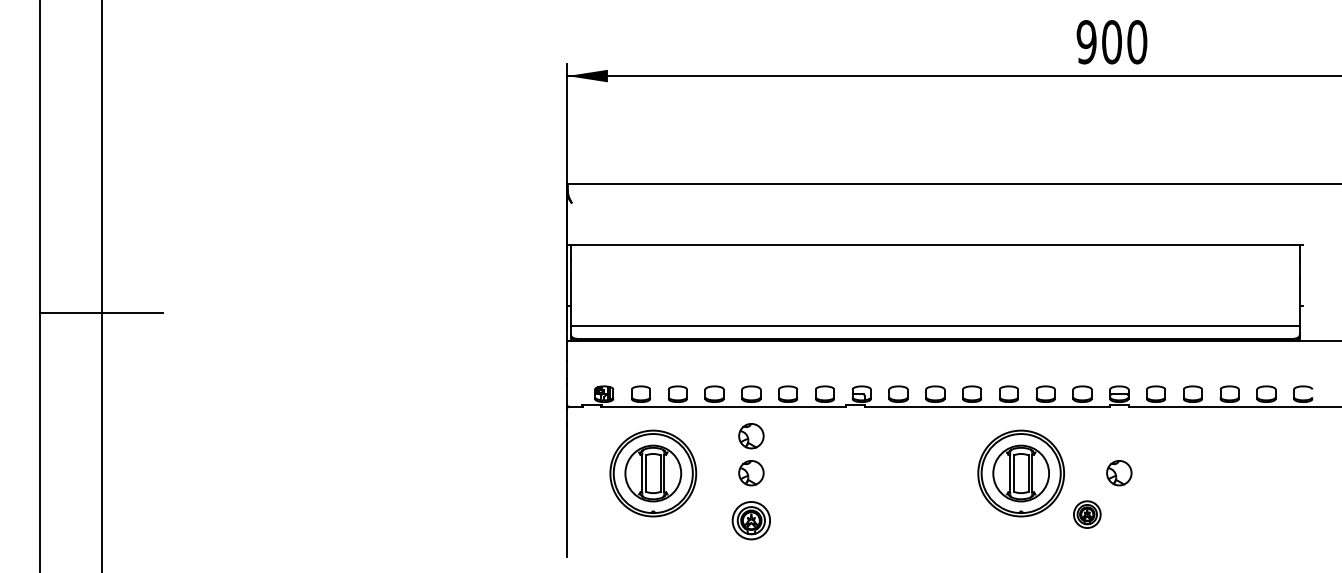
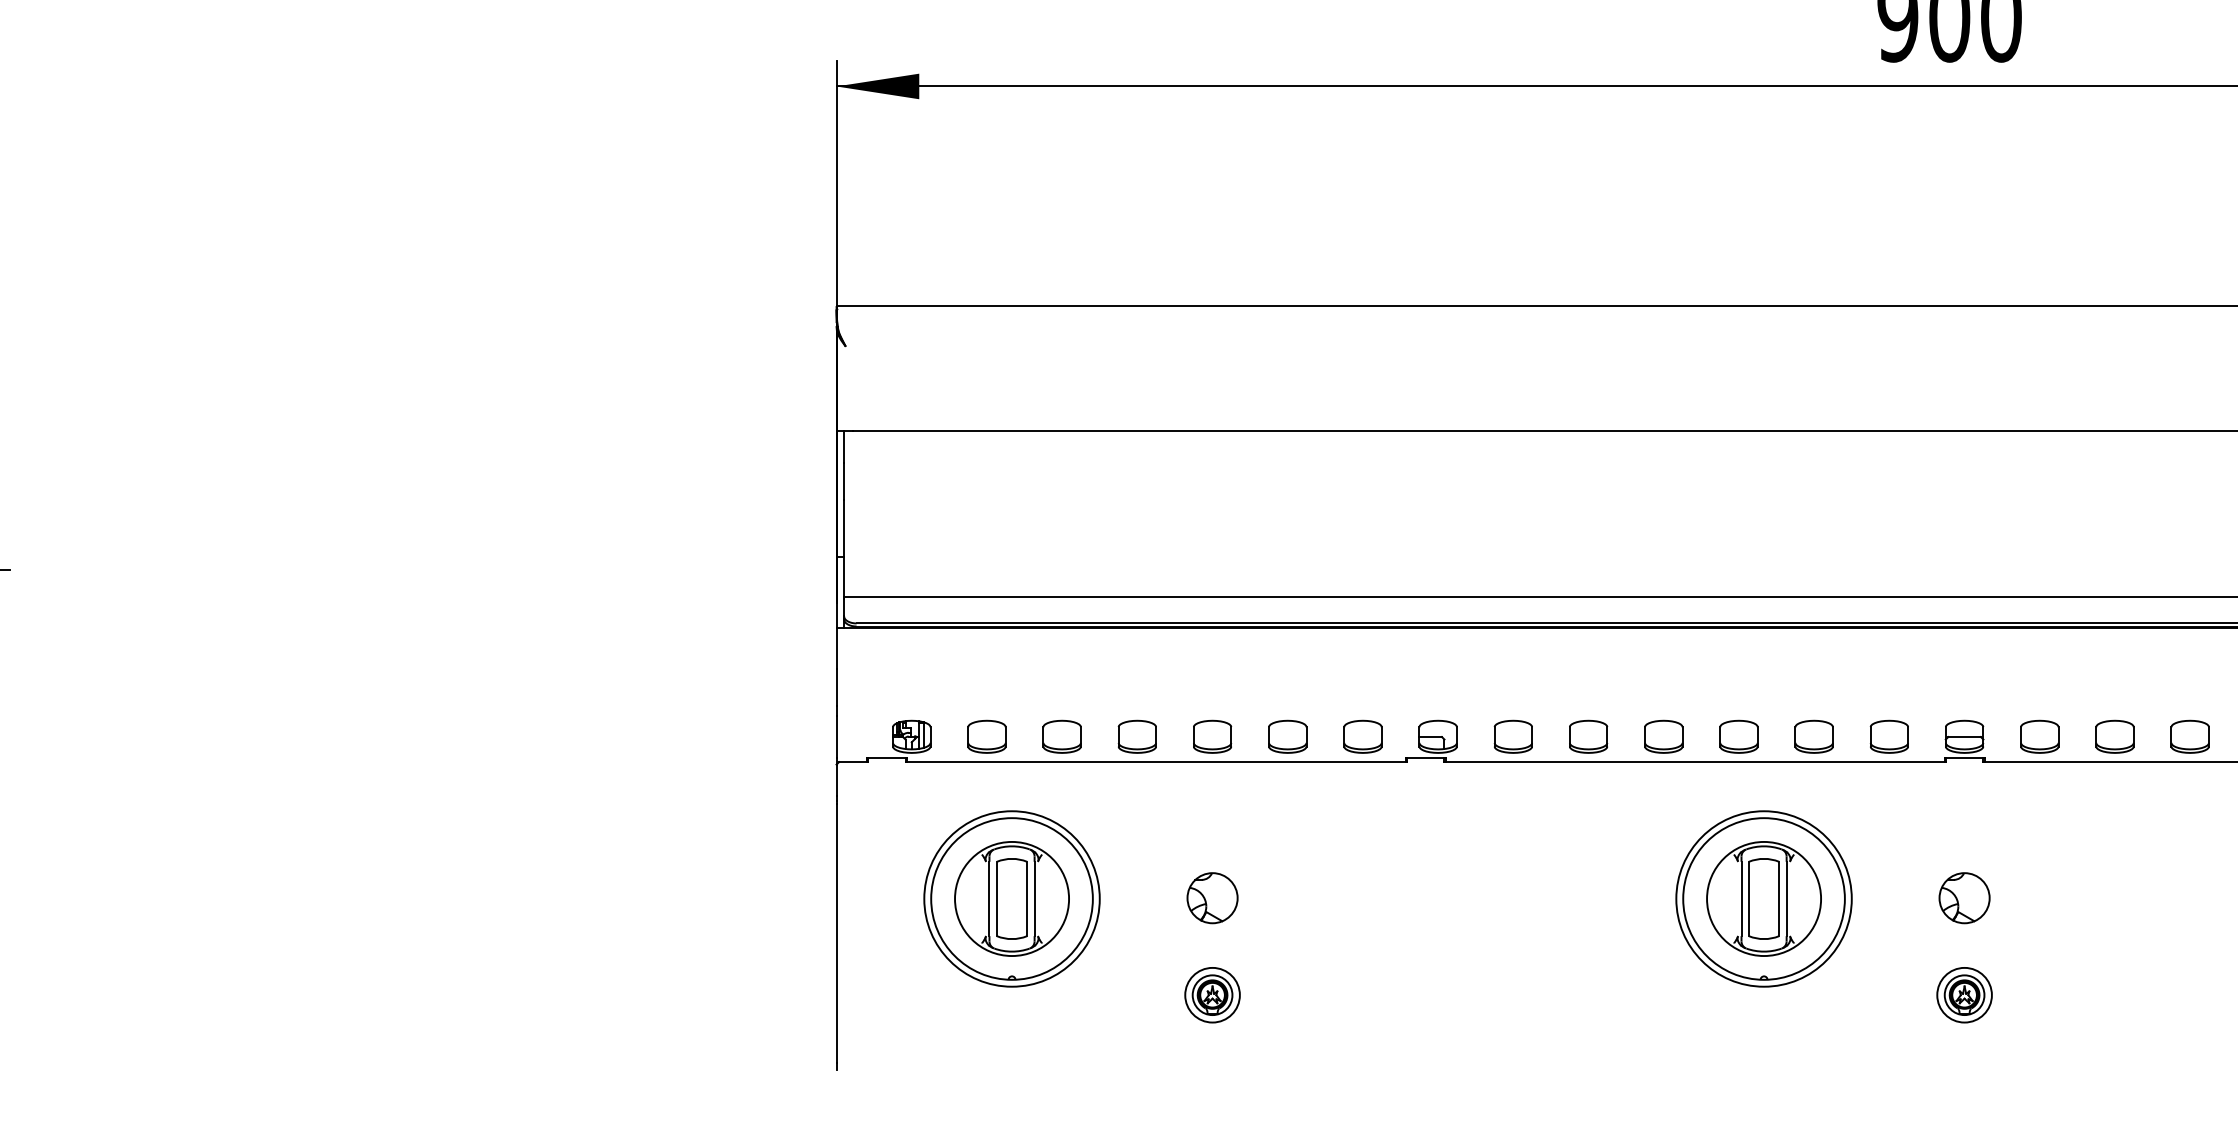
part: (751, 436) -> (1212, 823), removed
part: (1087, 514) -> (1964, 994), moved
part: (751, 520) -> (1212, 994), size x0.71

